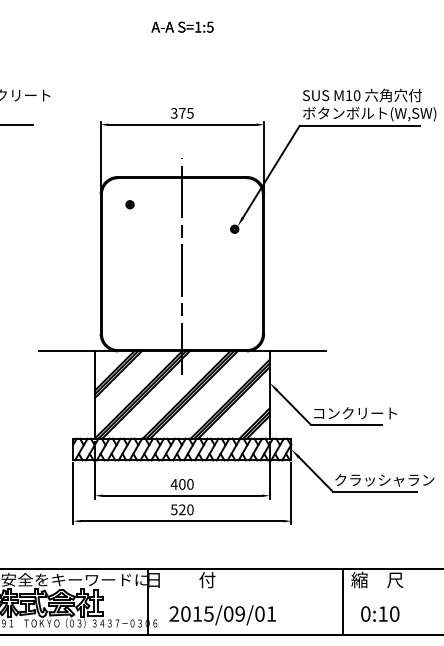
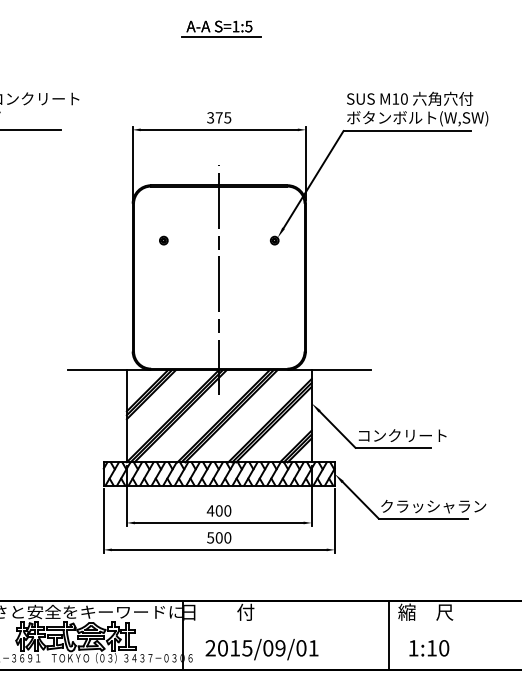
line: (184, 36) -> (221, 36), added
part: (129, 204) -> (163, 240), moved
text: (181, 509) -> (218, 537), 520 -> 500
text: (365, 614) -> (413, 648), 0:10 -> 1:10

